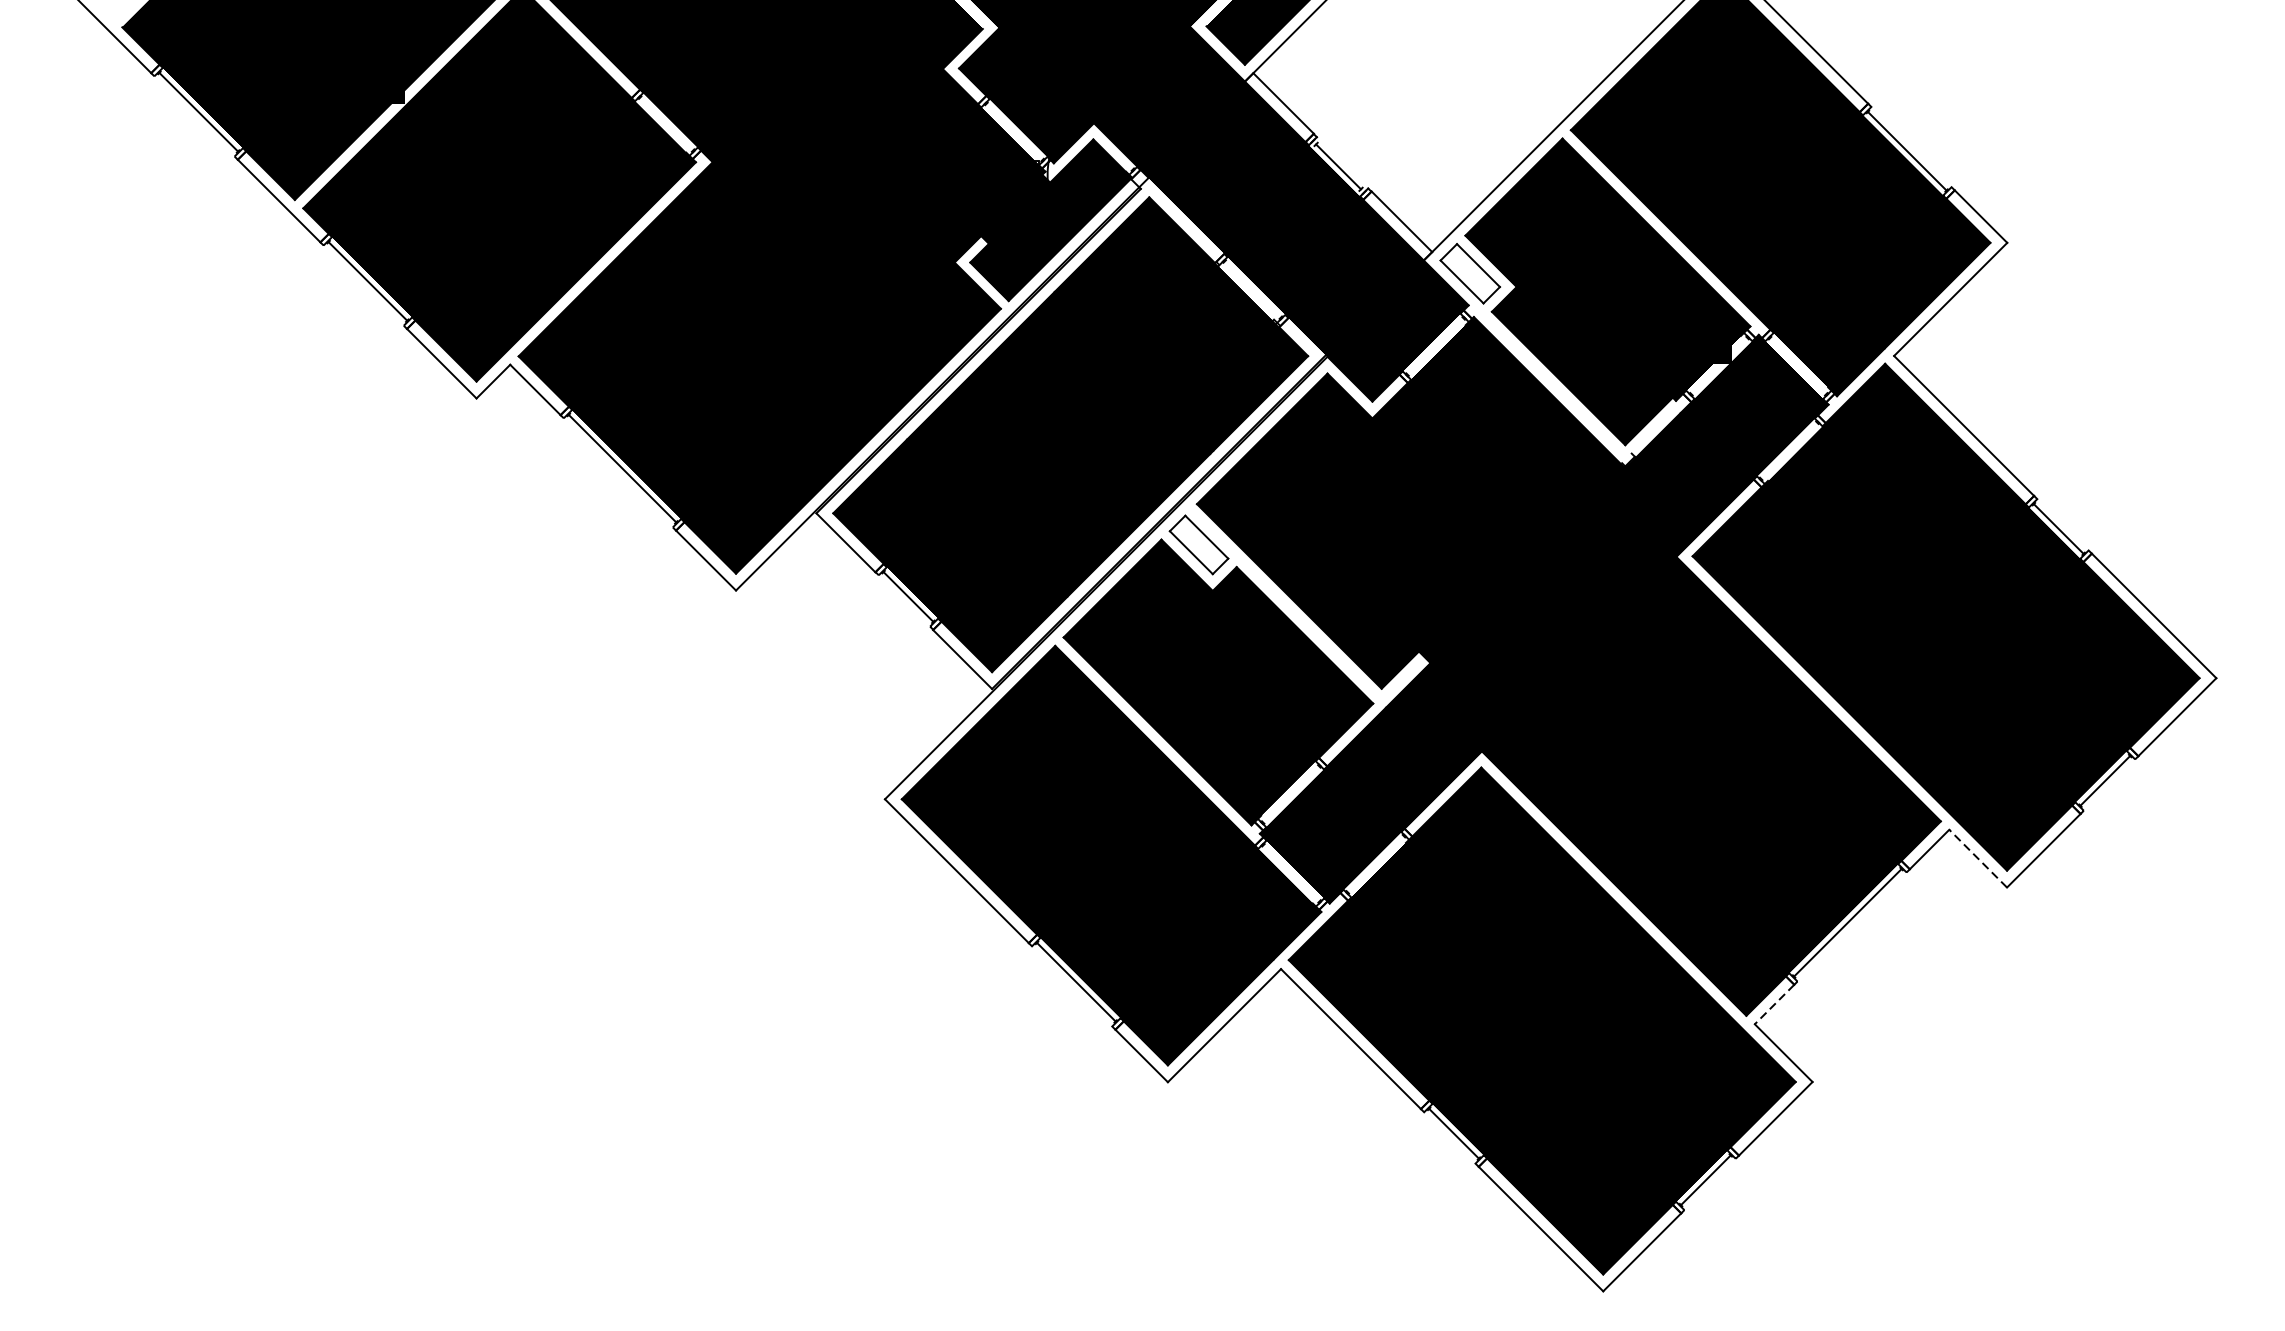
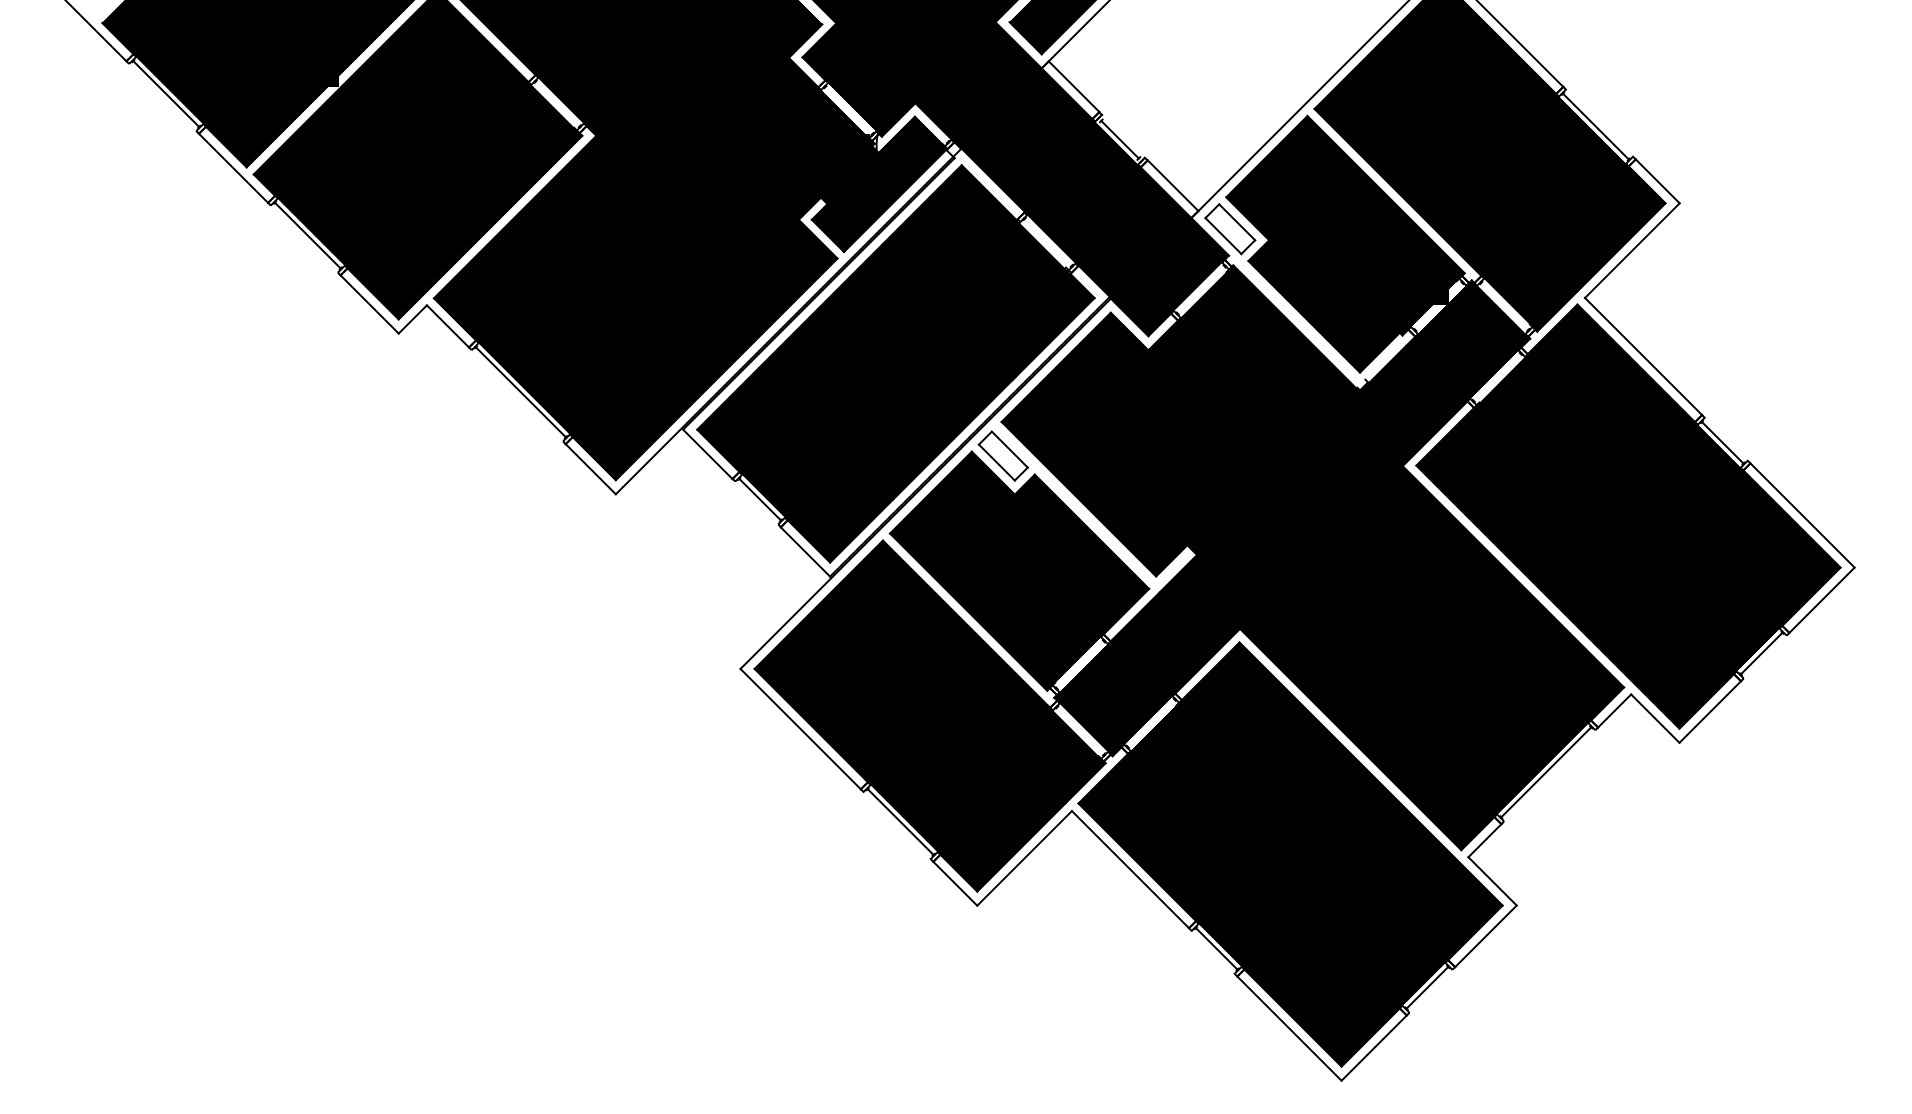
line: (1977, 858) -> (1654, 718), dashed -> solid
line: (1774, 1005) -> (1484, 841), dashed -> solid

